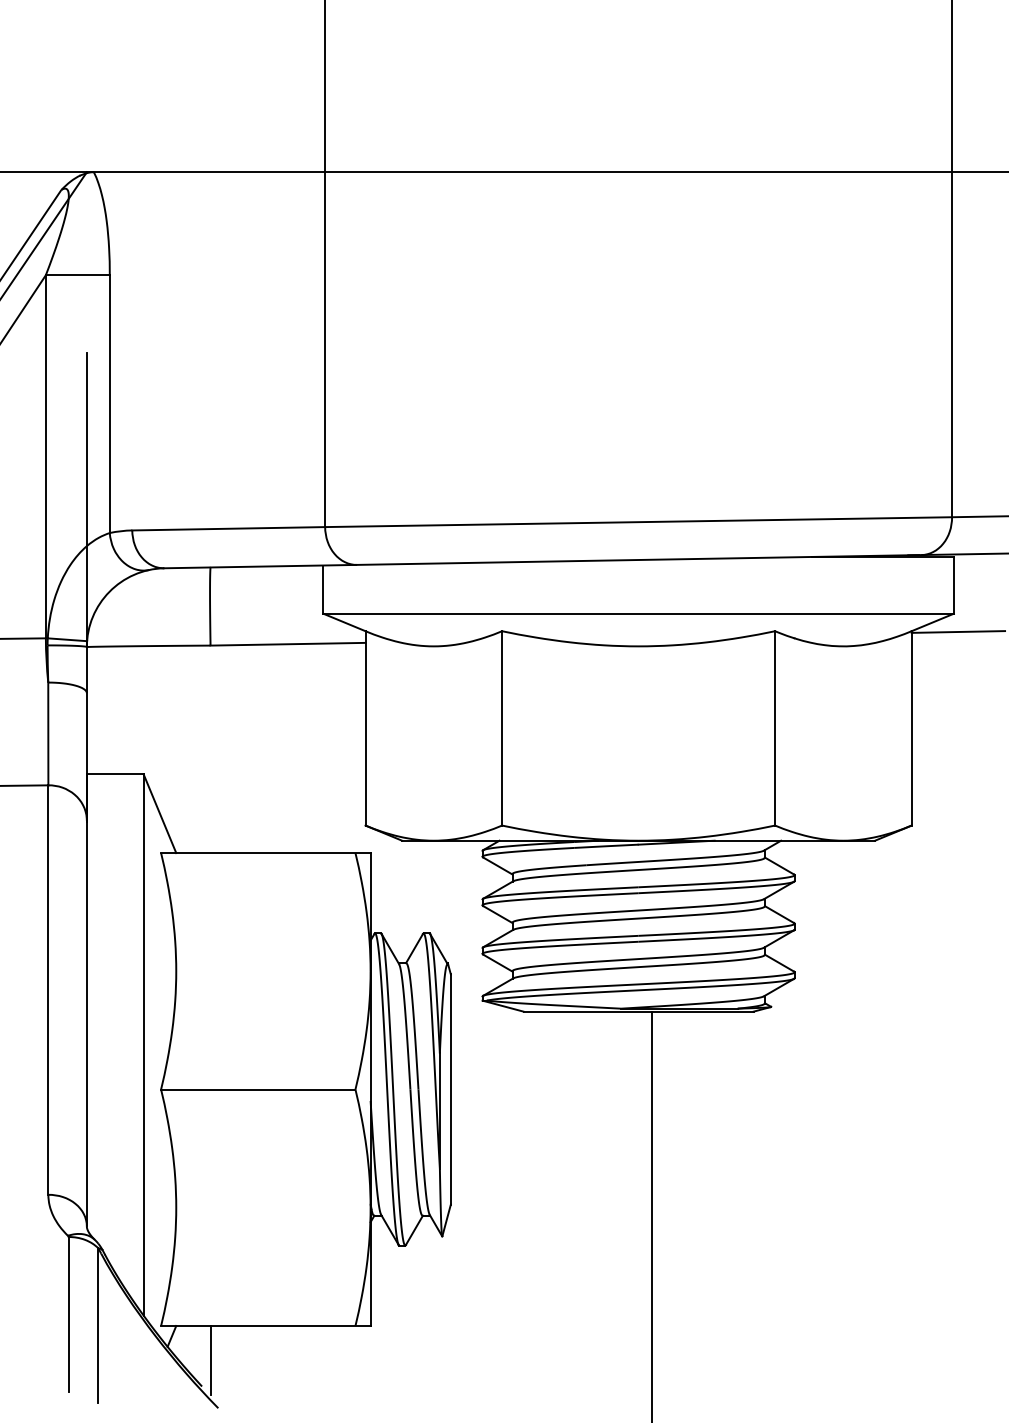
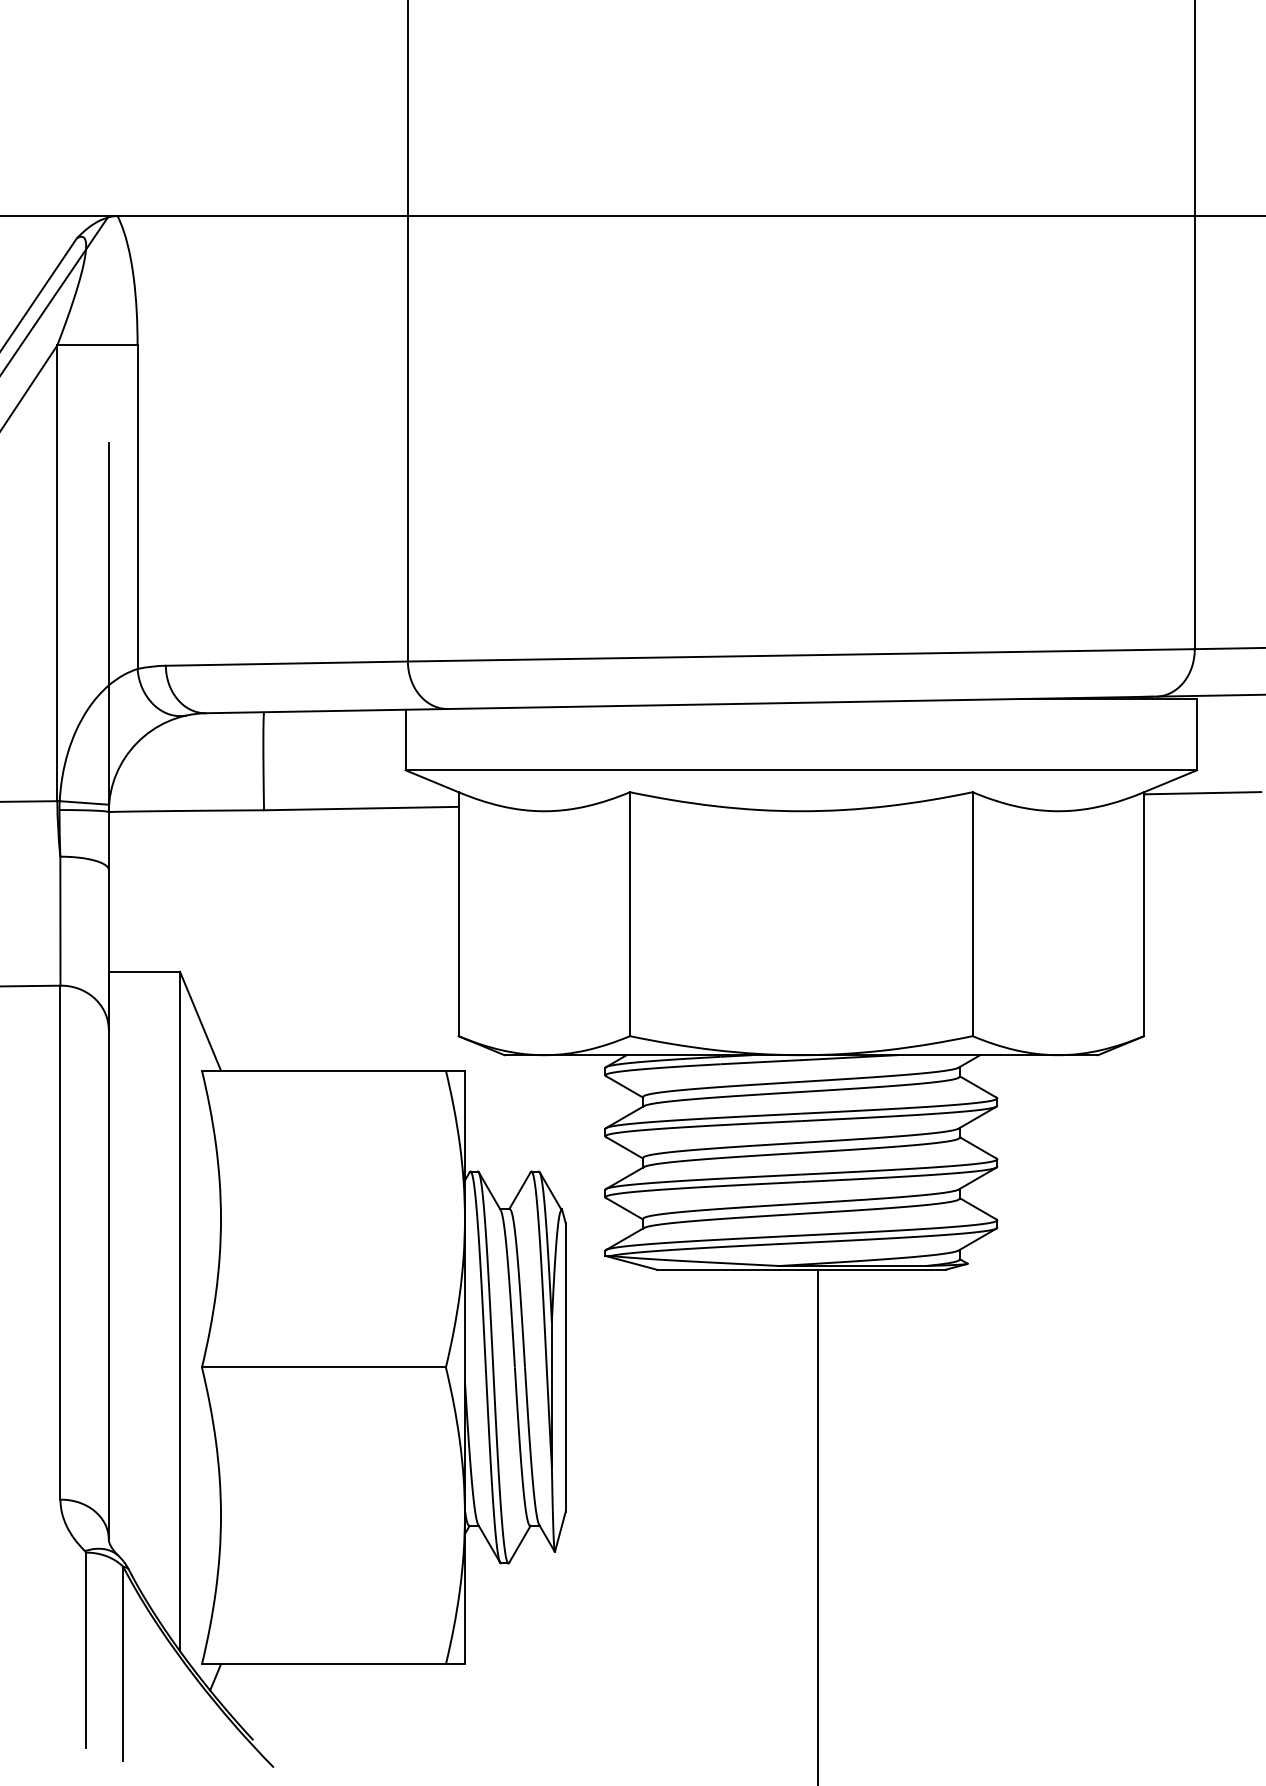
line: (210, 1360) -> (264, 1707), removed

